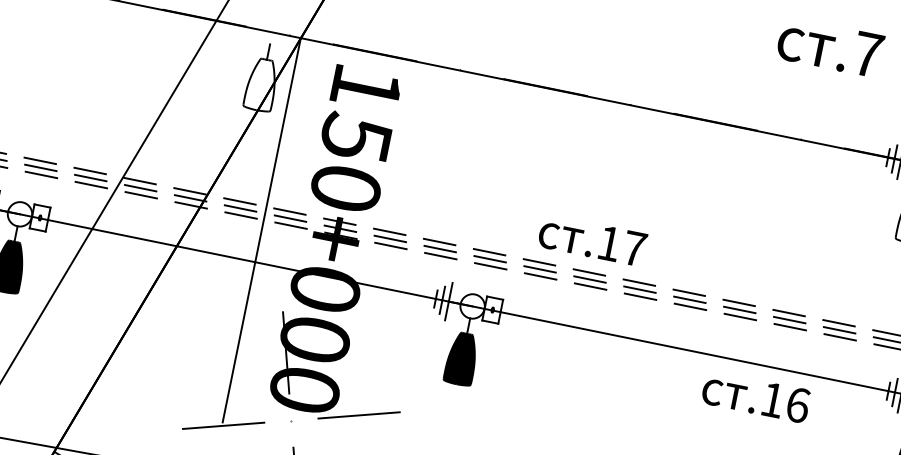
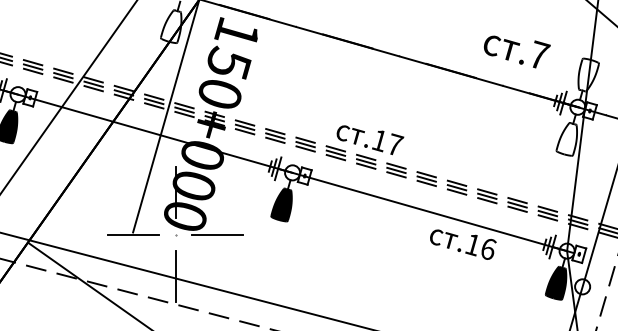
text: (832, 50) -> (517, 51), moved

